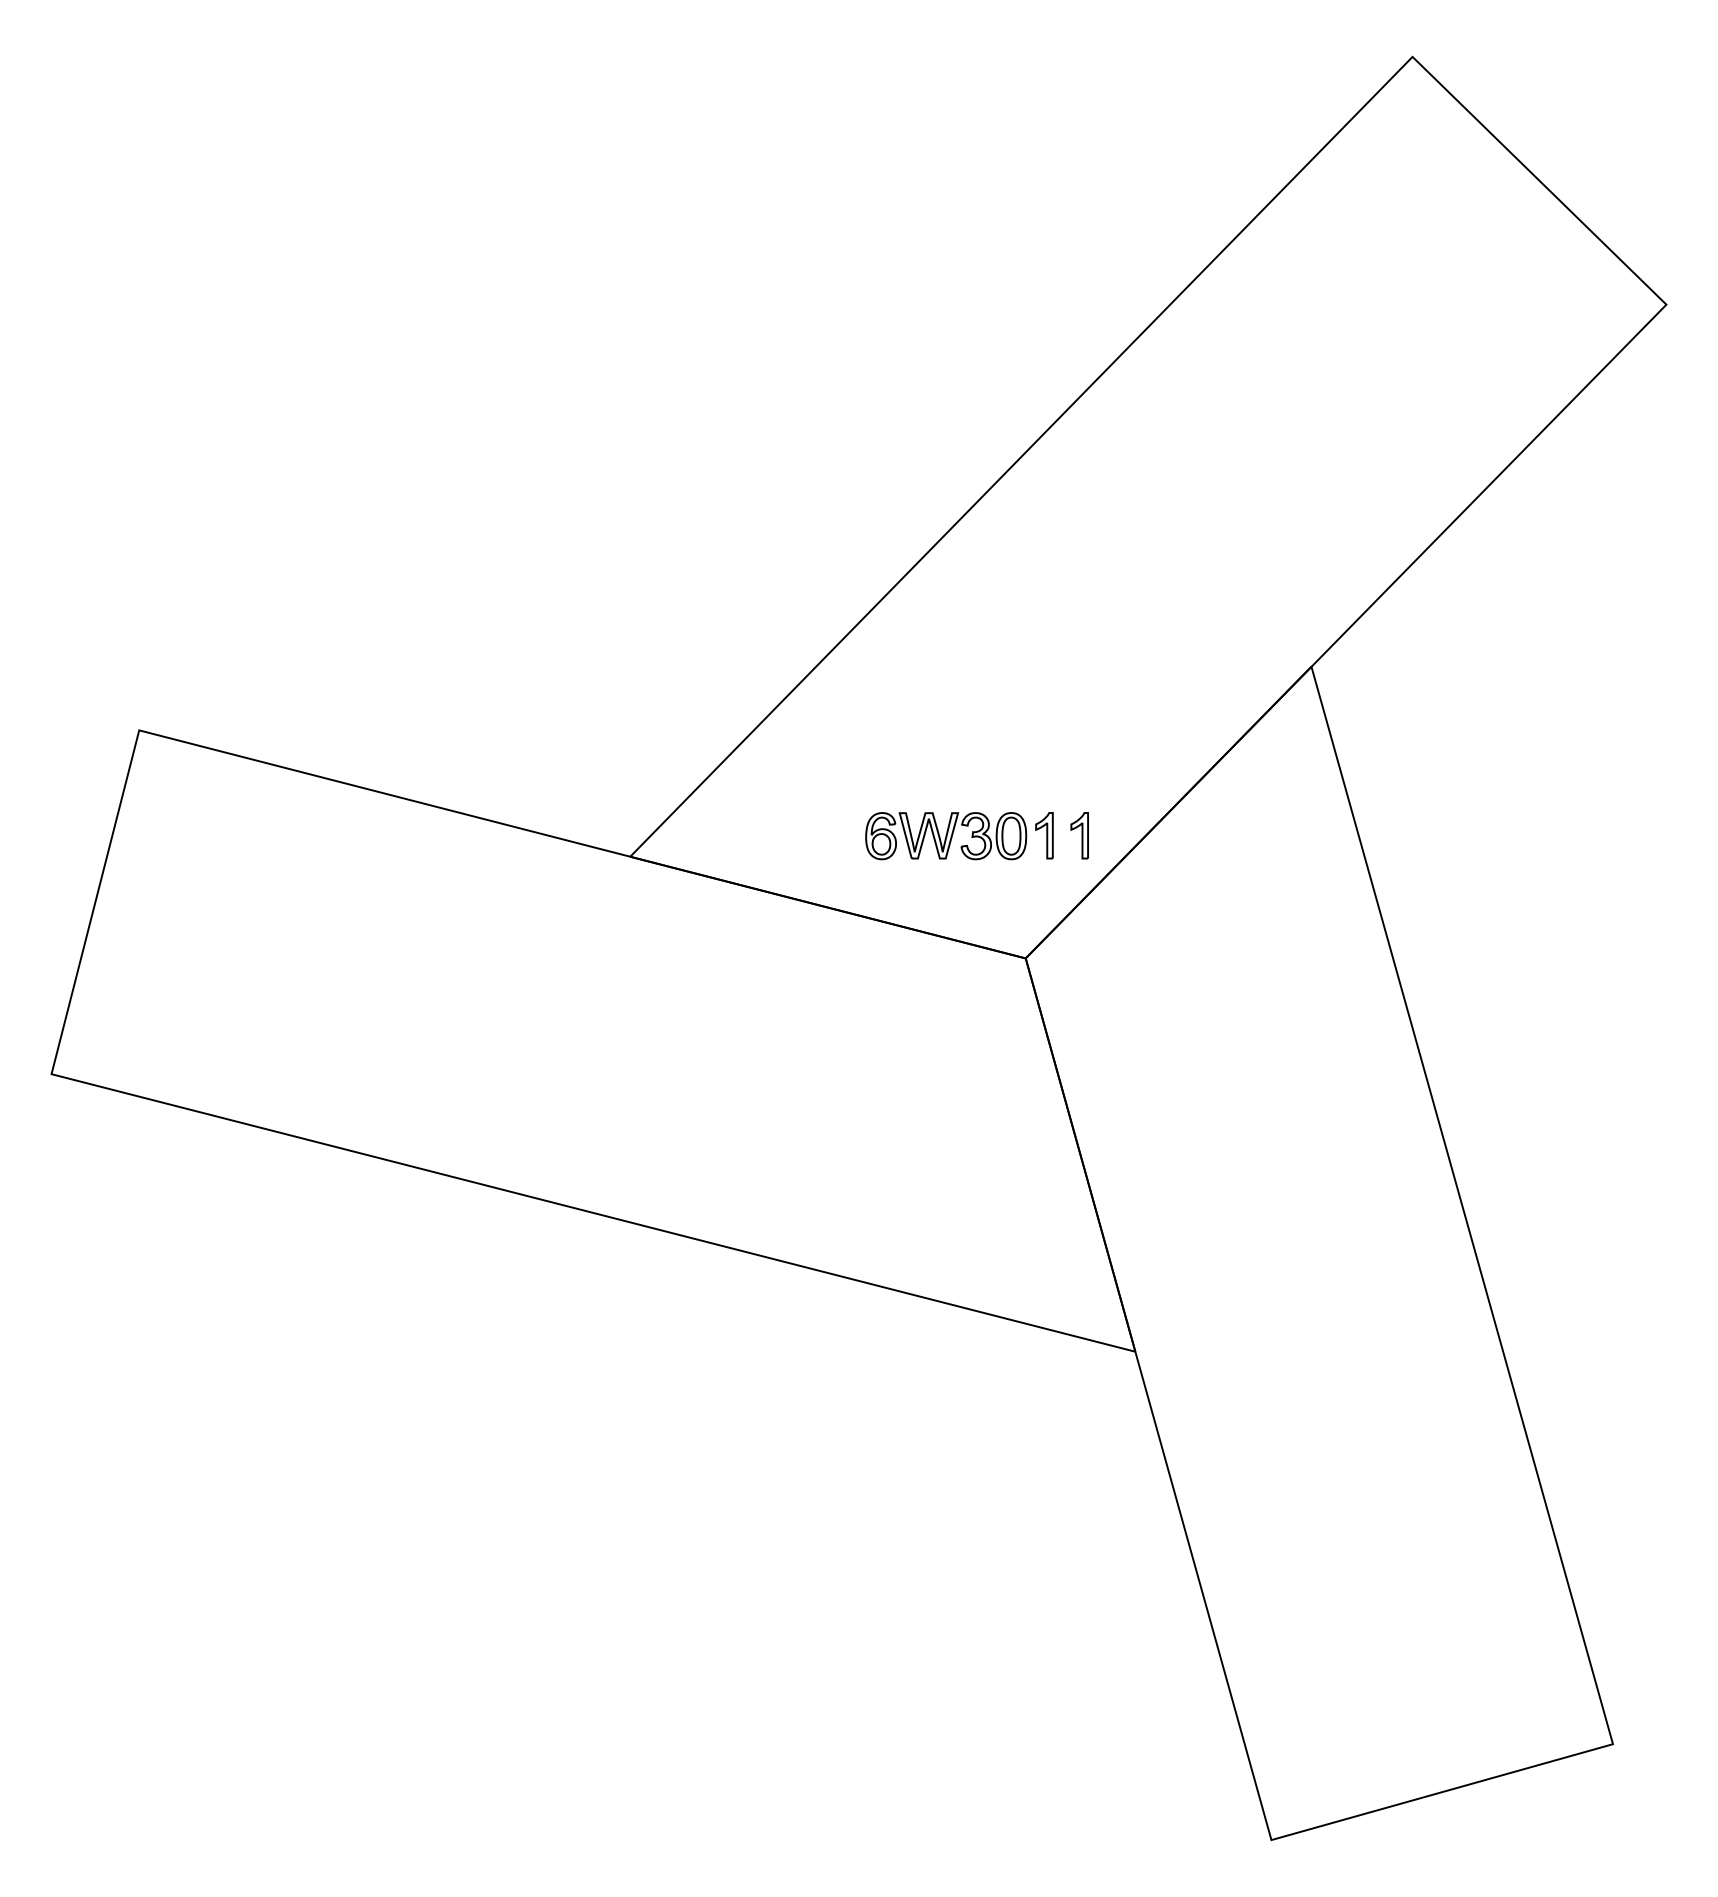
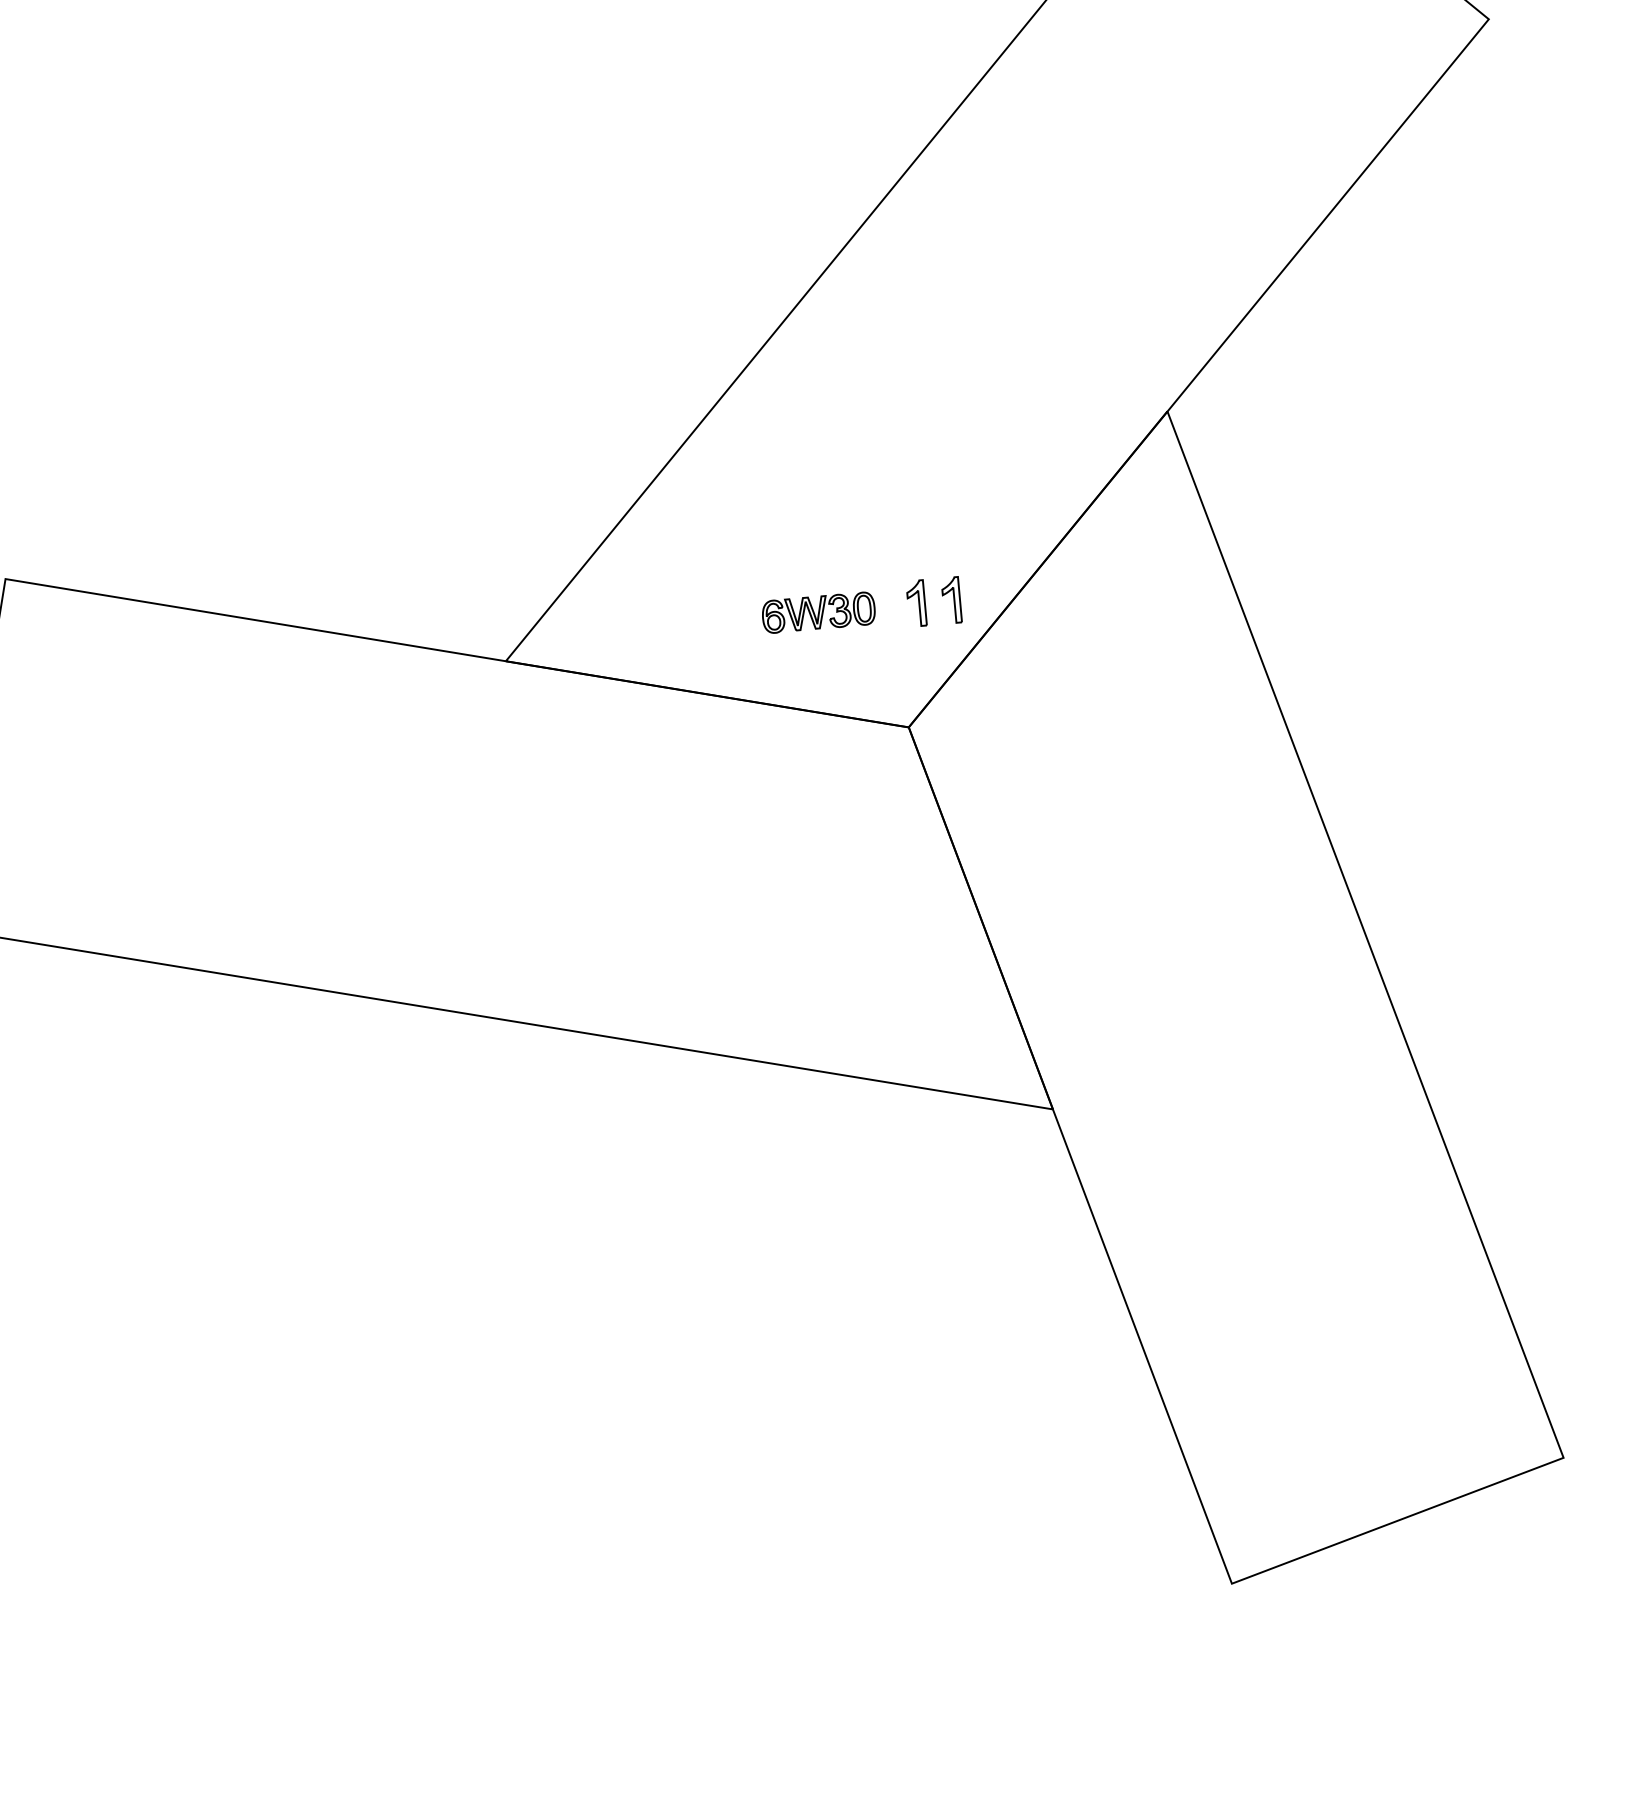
part: (946, 836) -> (819, 612), size x0.7

